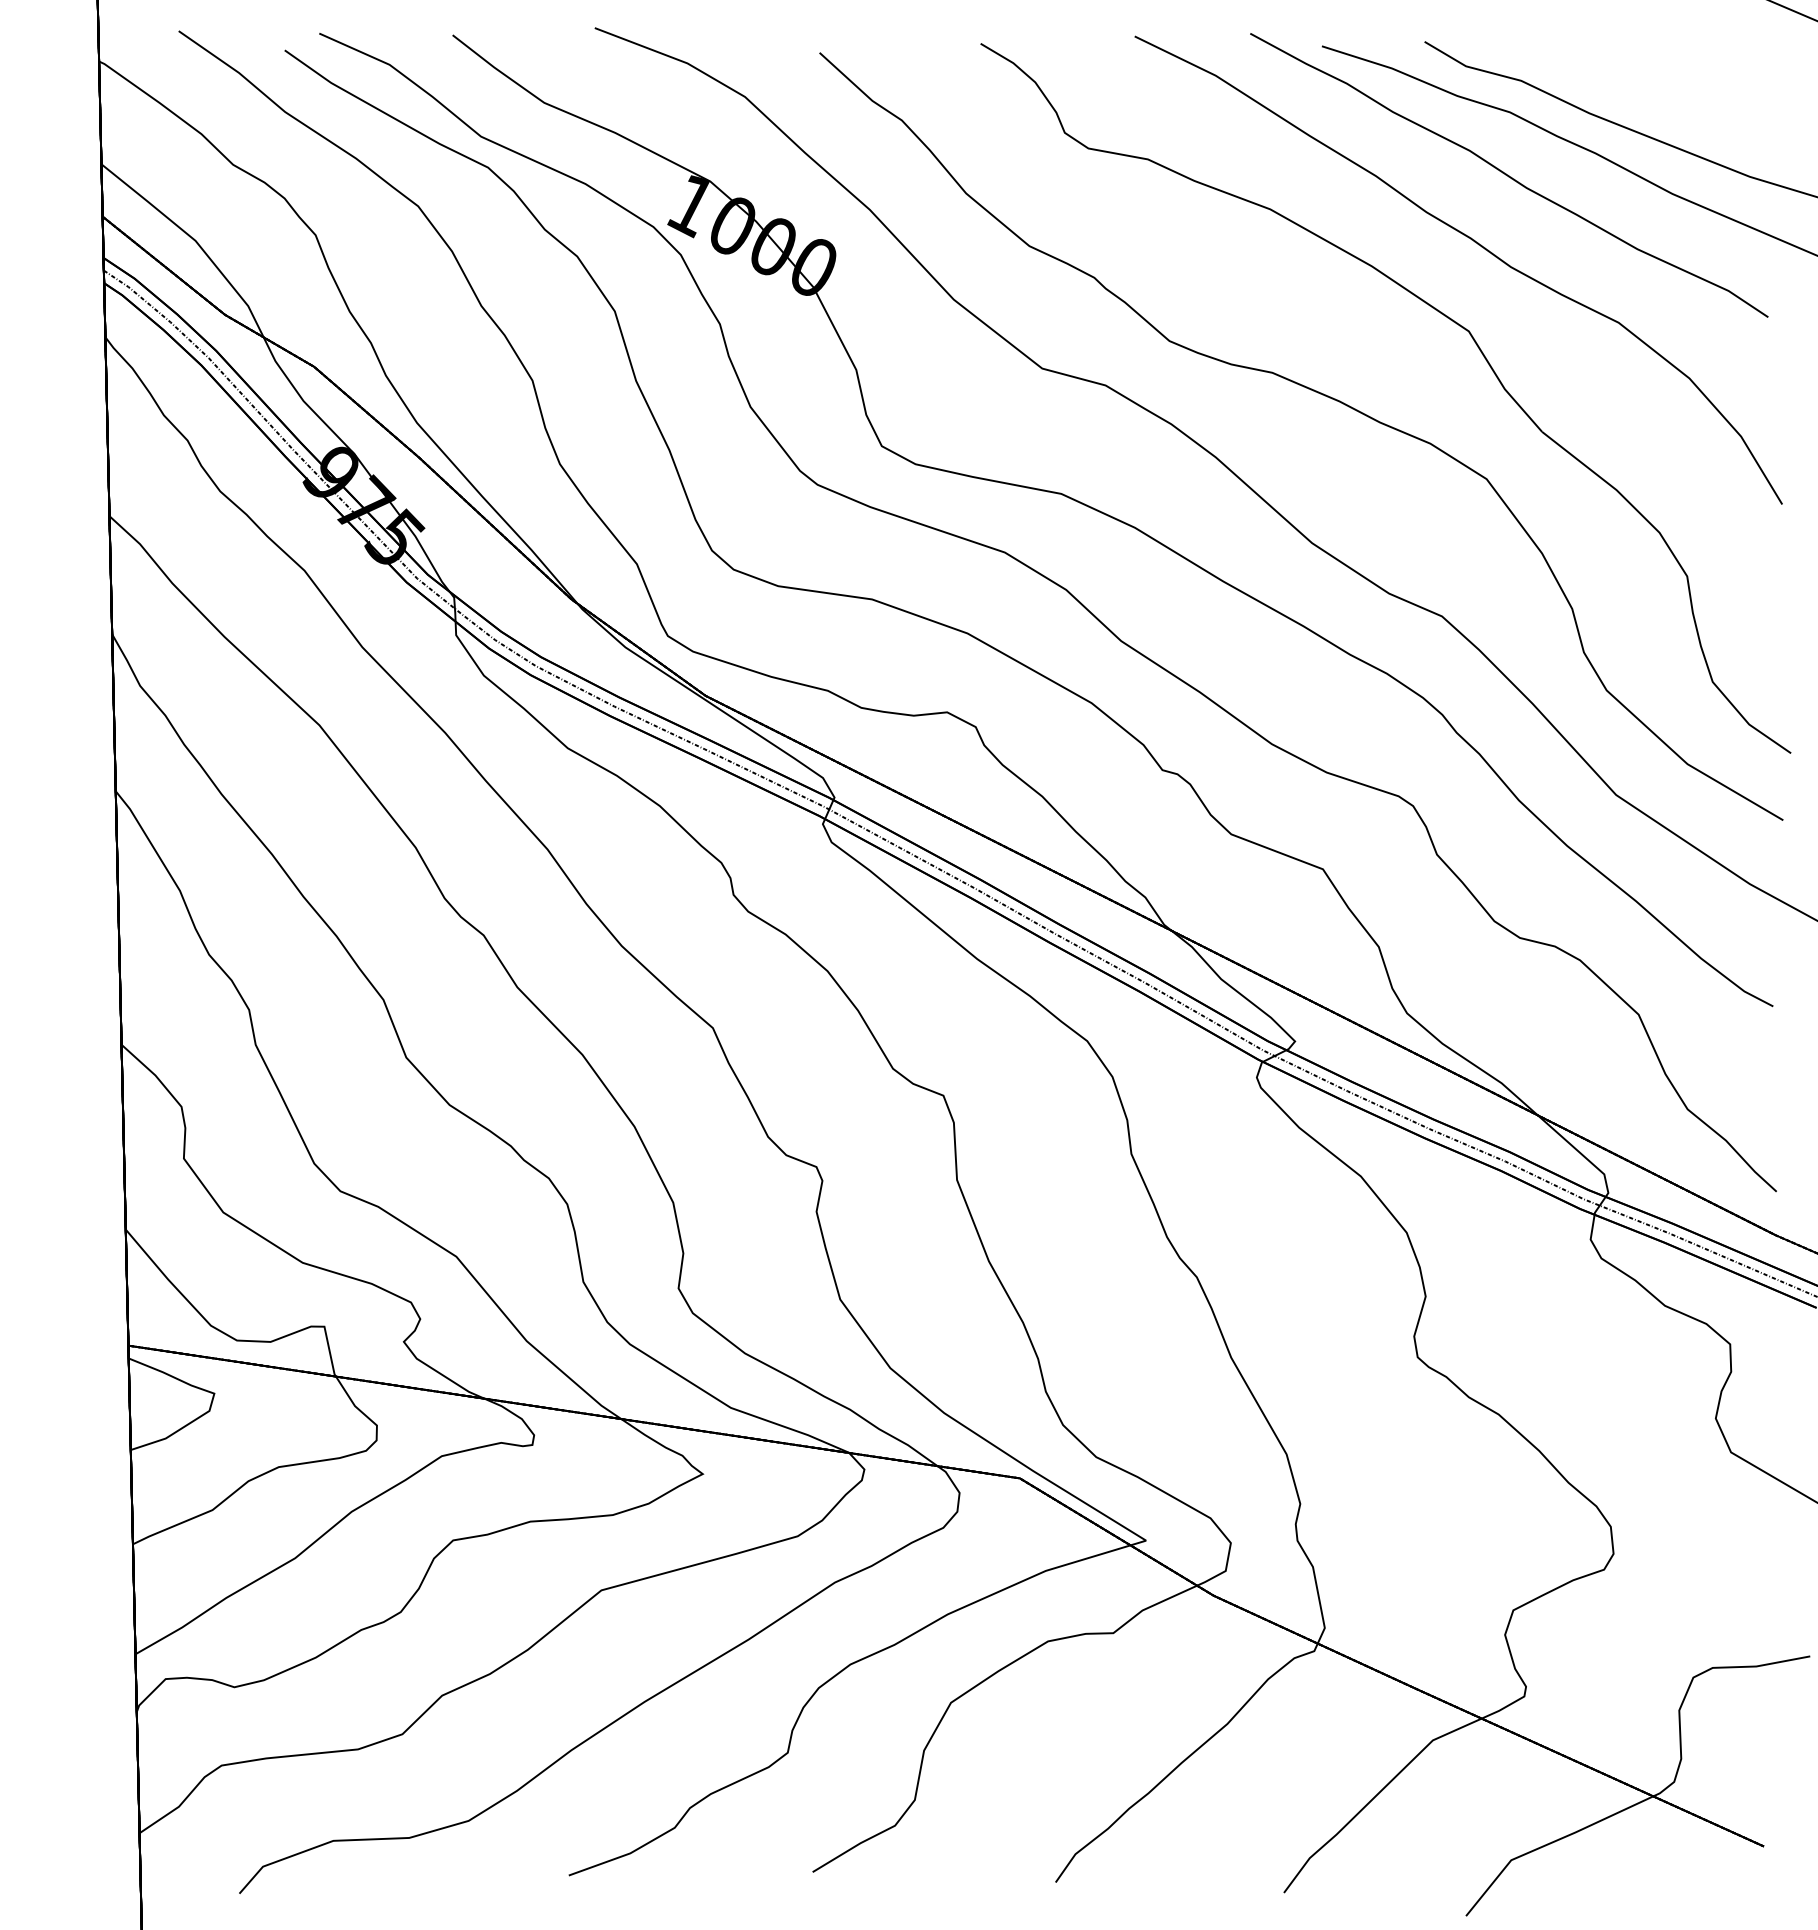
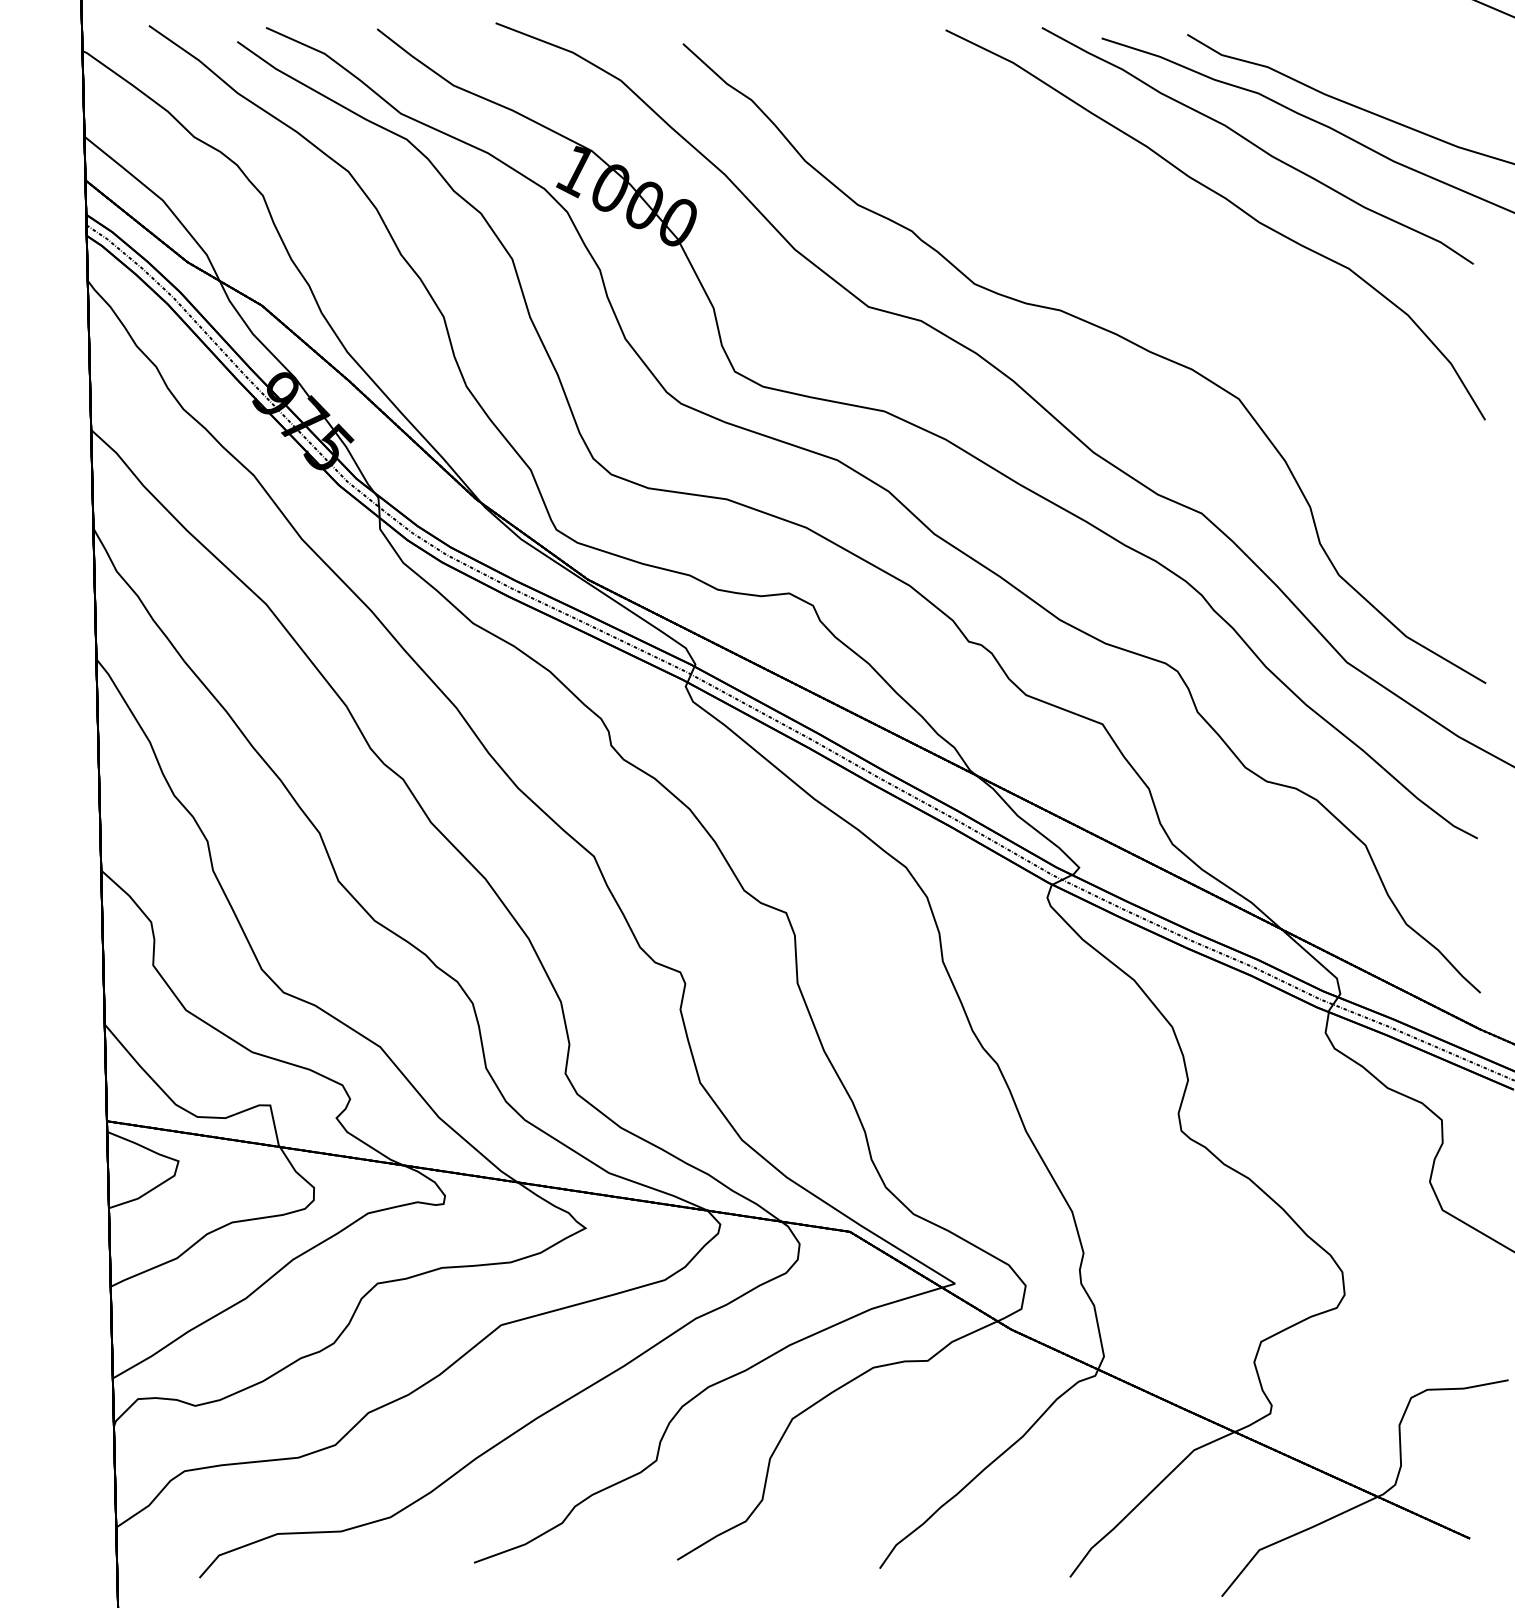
part: (1441, 314) -> (1201, 261), removed

